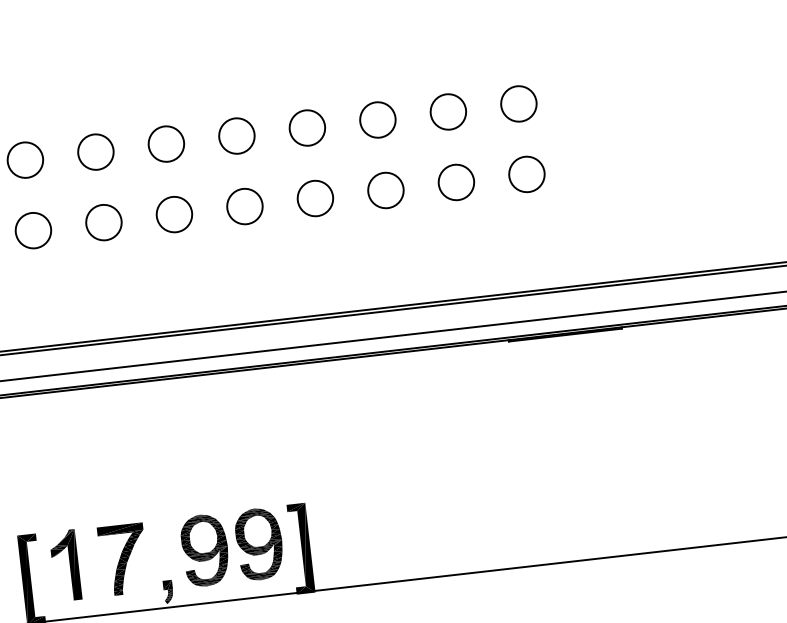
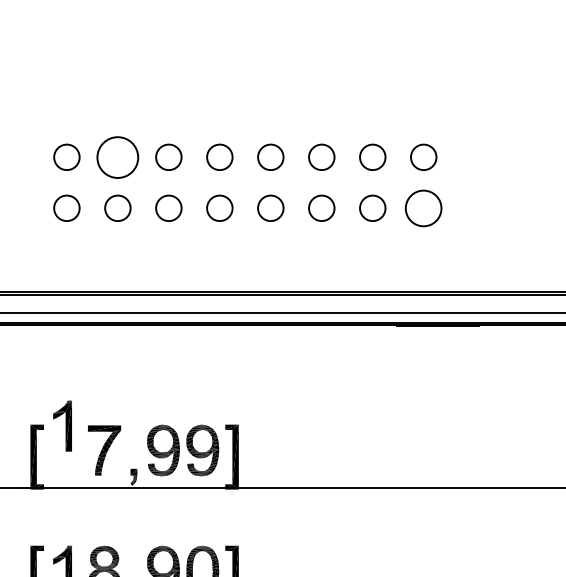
circle: (95, 151) -> (117, 156), size x1.6
circle: (526, 173) -> (423, 207), size x1.4
part: (65, 564) -> (62, 425), moved

